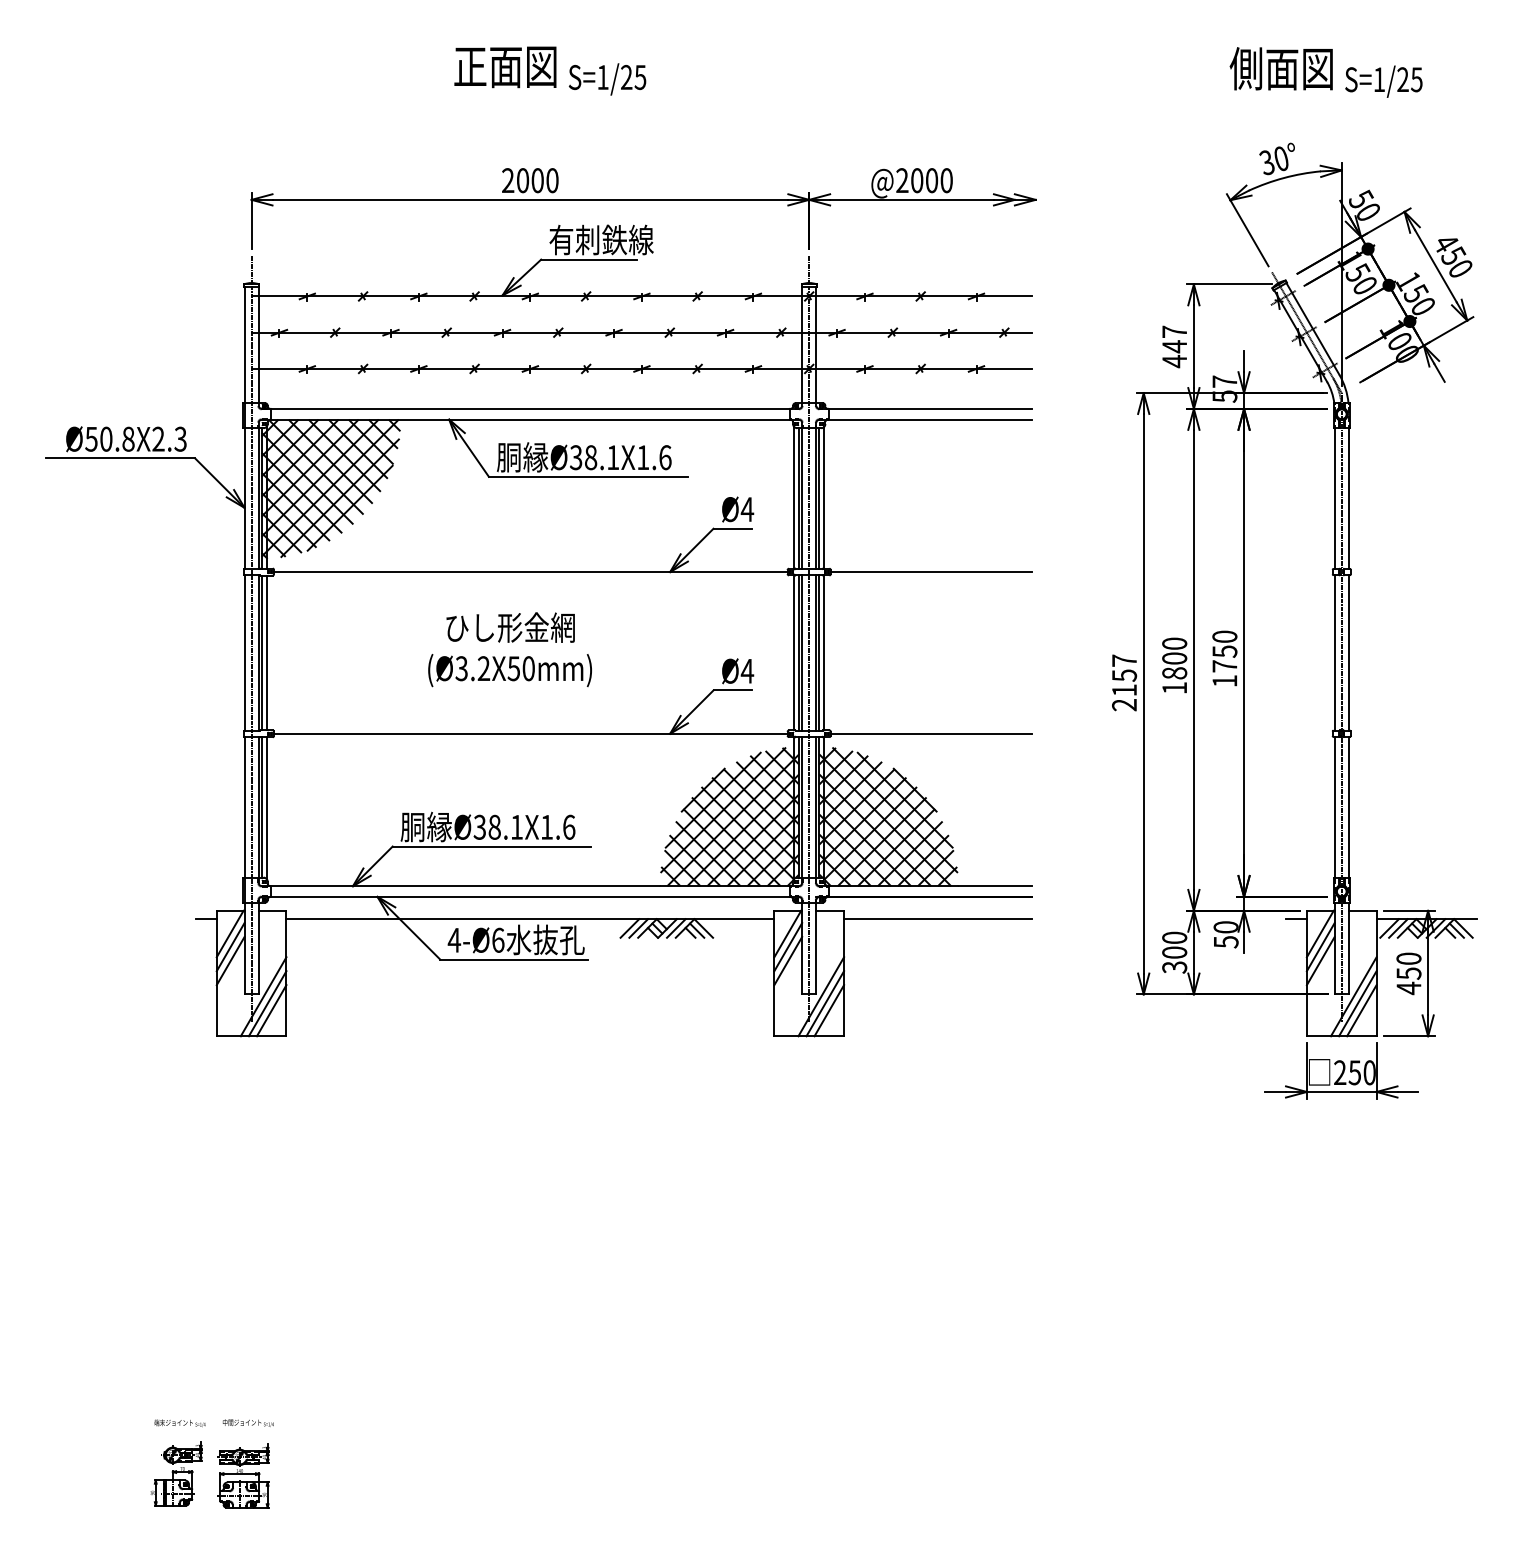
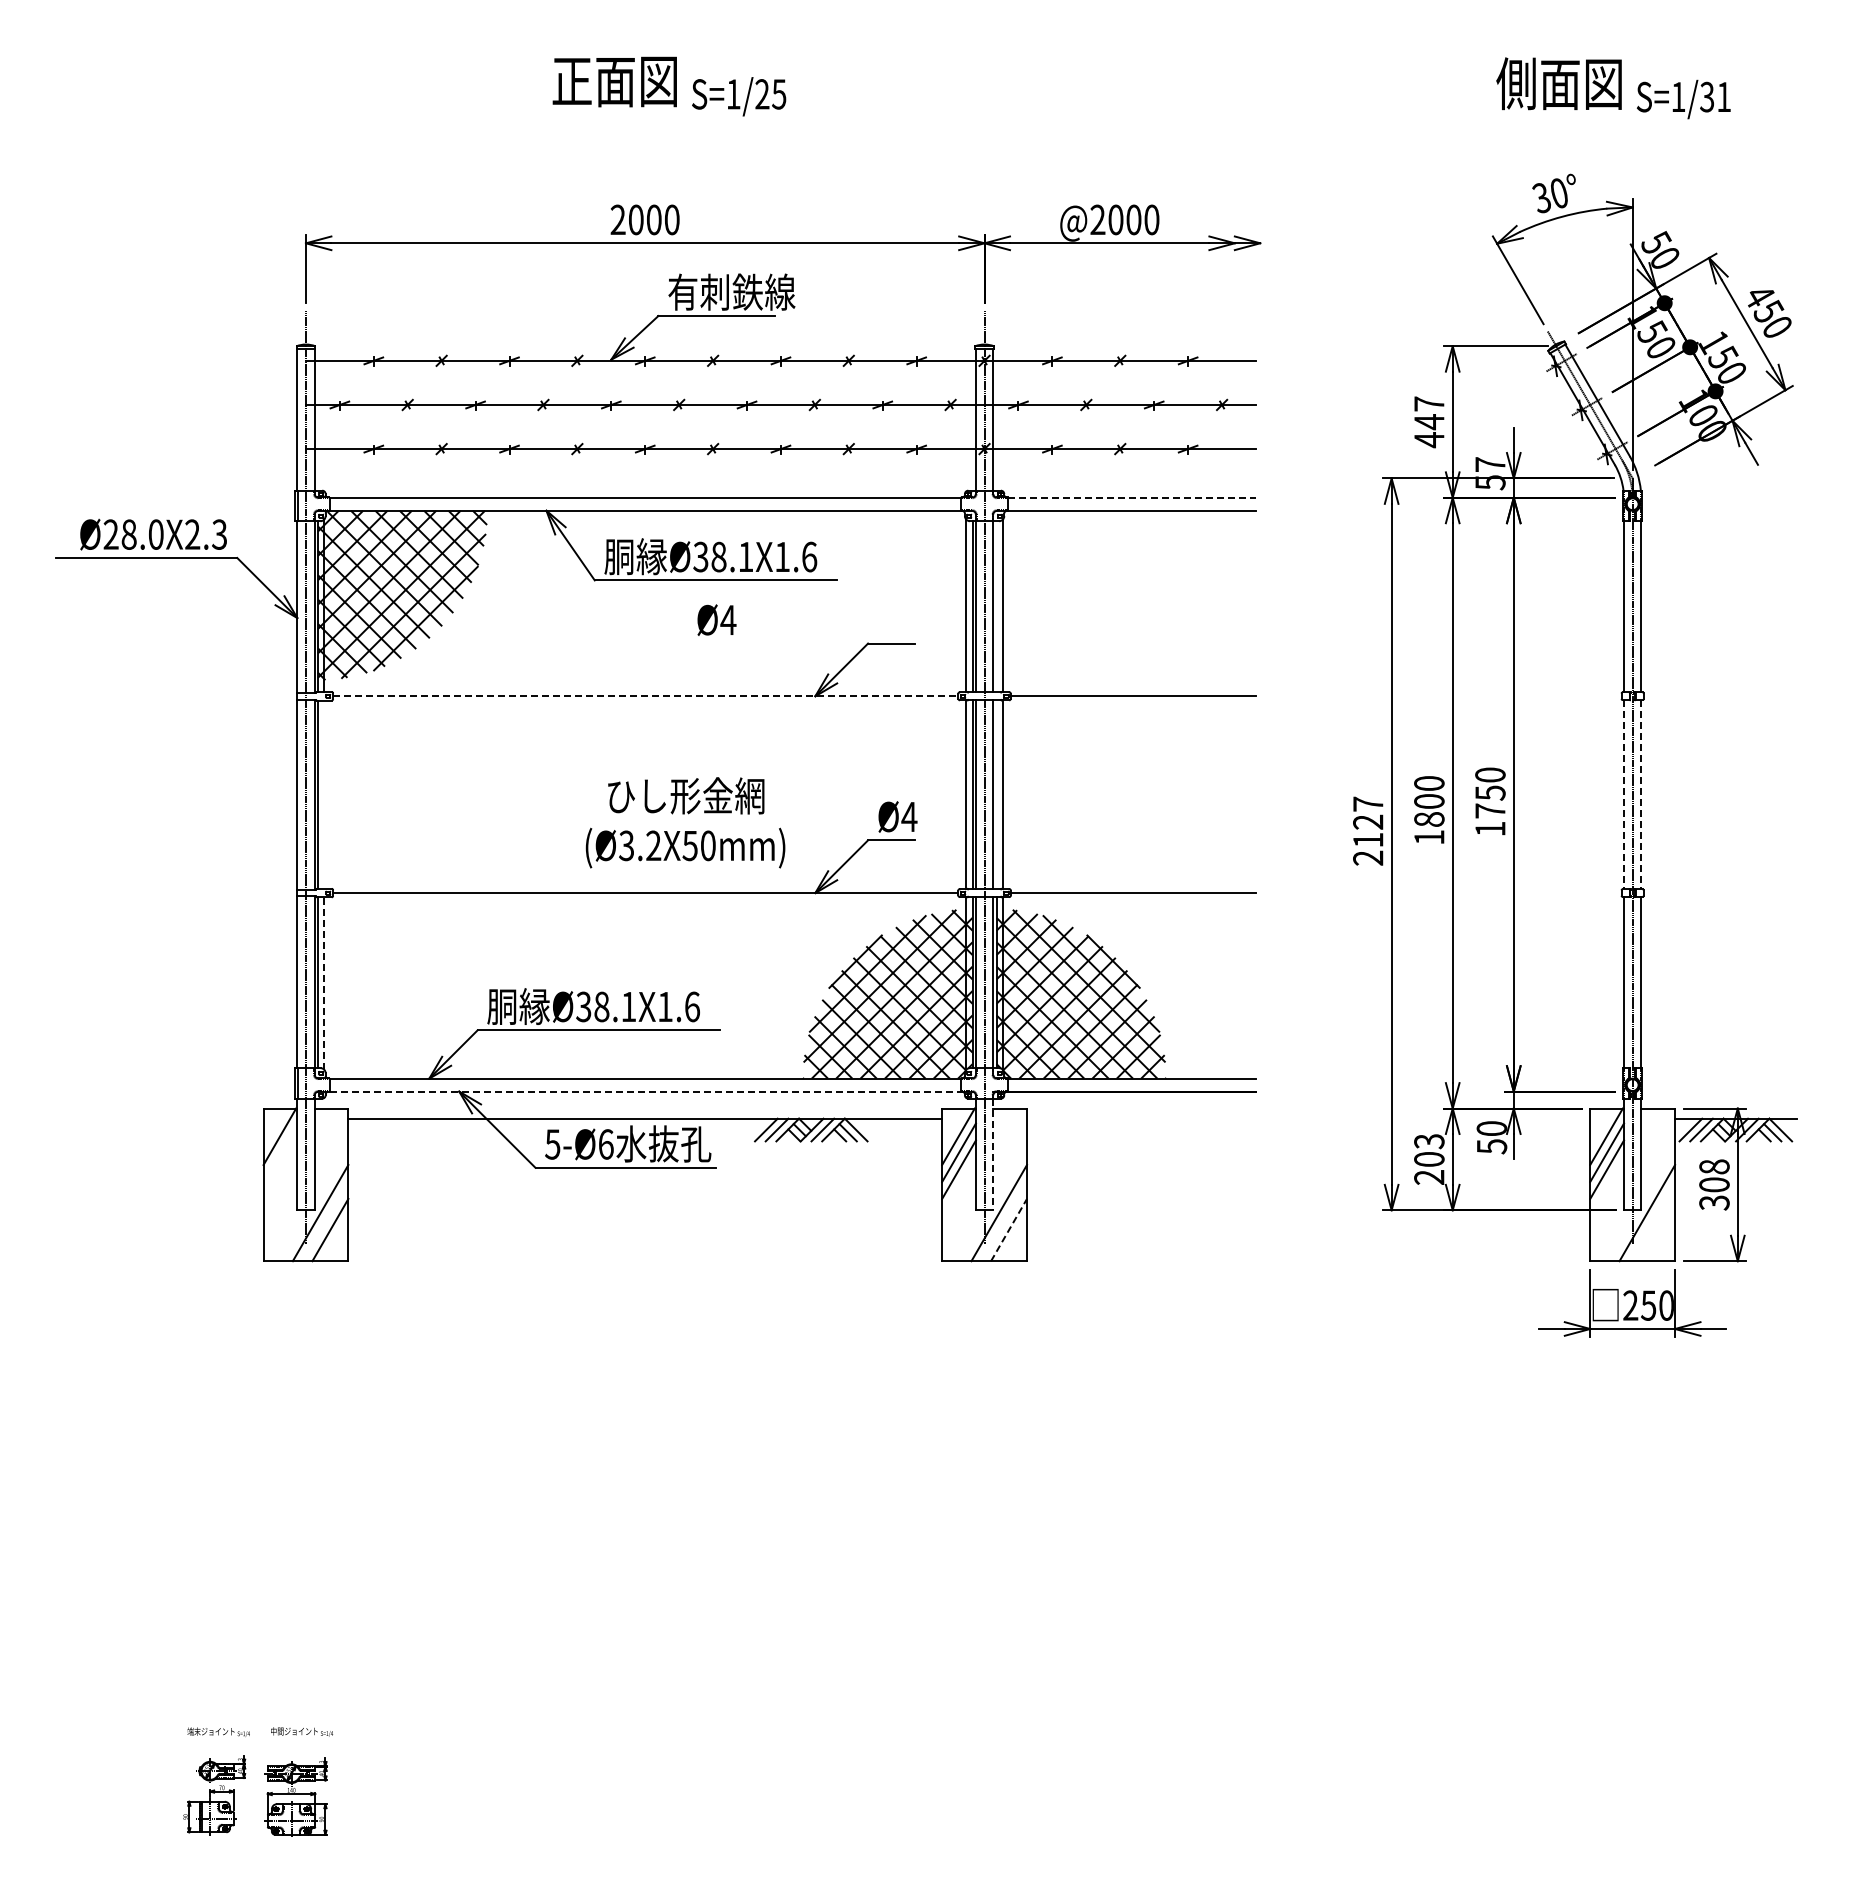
text: (1409, 80) -> (1715, 97), S=1/25 -> S=1/31
line: (930, 408) -> (1132, 497), solid -> dashed
text: (109, 439) -> (133, 534), Ø50.8X2.3 -> Ø28.0X2.3
line: (819, 498) -> (996, 606), removed
text: (737, 508) -> (716, 619), moved
line: (530, 572) -> (645, 696), solid -> dashed
text: (510, 649) -> (685, 822), moved
line: (266, 652) -> (324, 794), removed
line: (819, 652) -> (996, 794), removed
line: (1335, 652) -> (1624, 794), solid -> dashed
line: (1349, 652) -> (1641, 794), solid -> dashed
text: (1124, 675) -> (1368, 822), 2157 -> 2127
line: (266, 808) -> (324, 983), solid -> dashed
line: (530, 896) -> (645, 1091), solid -> dashed
line: (206, 919) -> (250, 1118), removed
line: (938, 919) -> (1141, 1118), removed
line: (1296, 919) -> (1577, 1118), removed
text: (454, 940) -> (552, 1144), 4-Ø6 -> 5-Ø6
line: (230, 946) -> (280, 1152), removed
line: (816, 948) -> (993, 1154), solid -> dashed
text: (1174, 952) -> (1429, 1159), 300 -> 203
line: (230, 960) -> (280, 1169), removed
text: (1408, 974) -> (1714, 1185), 450 -> 308
line: (267, 1003) -> (325, 1221), removed
line: (825, 1003) -> (1004, 1221), removed
line: (1358, 1003) -> (1652, 1221), removed
line: (1362, 1010) -> (1657, 1229), removed
line: (829, 1011) -> (1009, 1230), solid -> dashed

